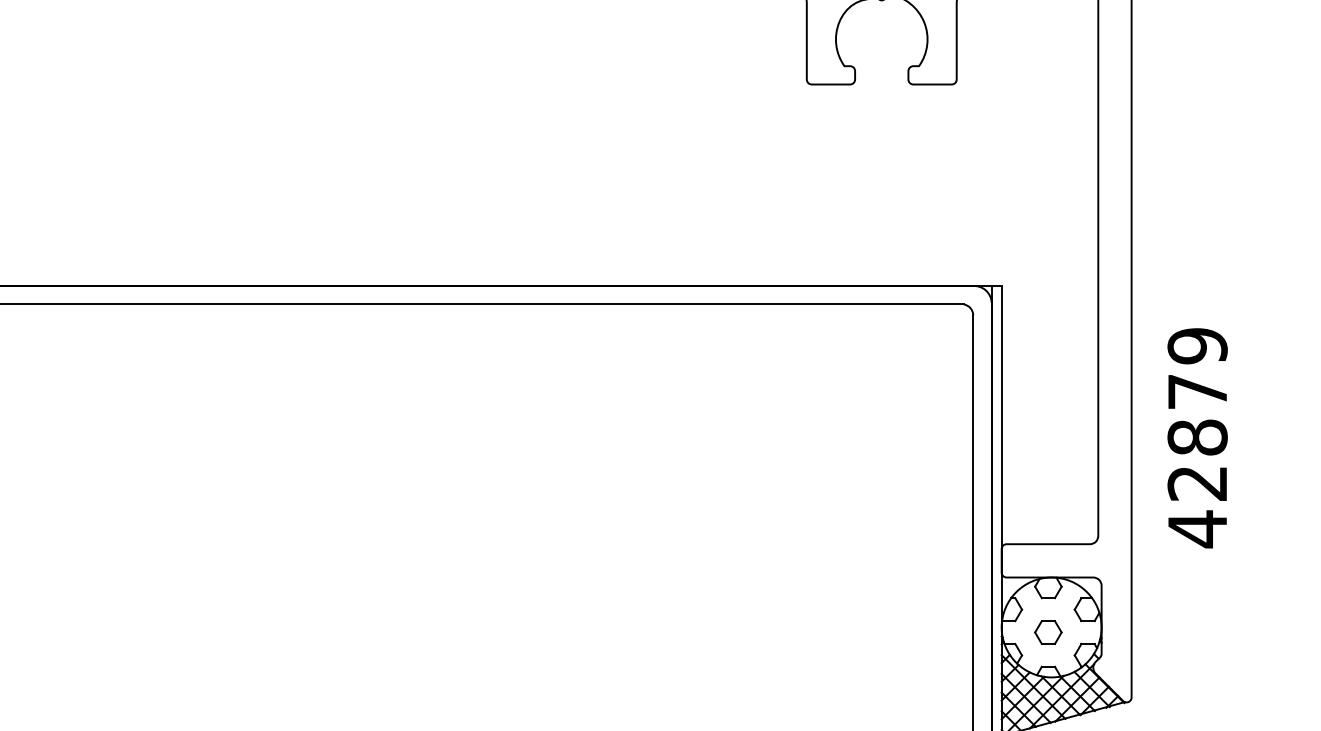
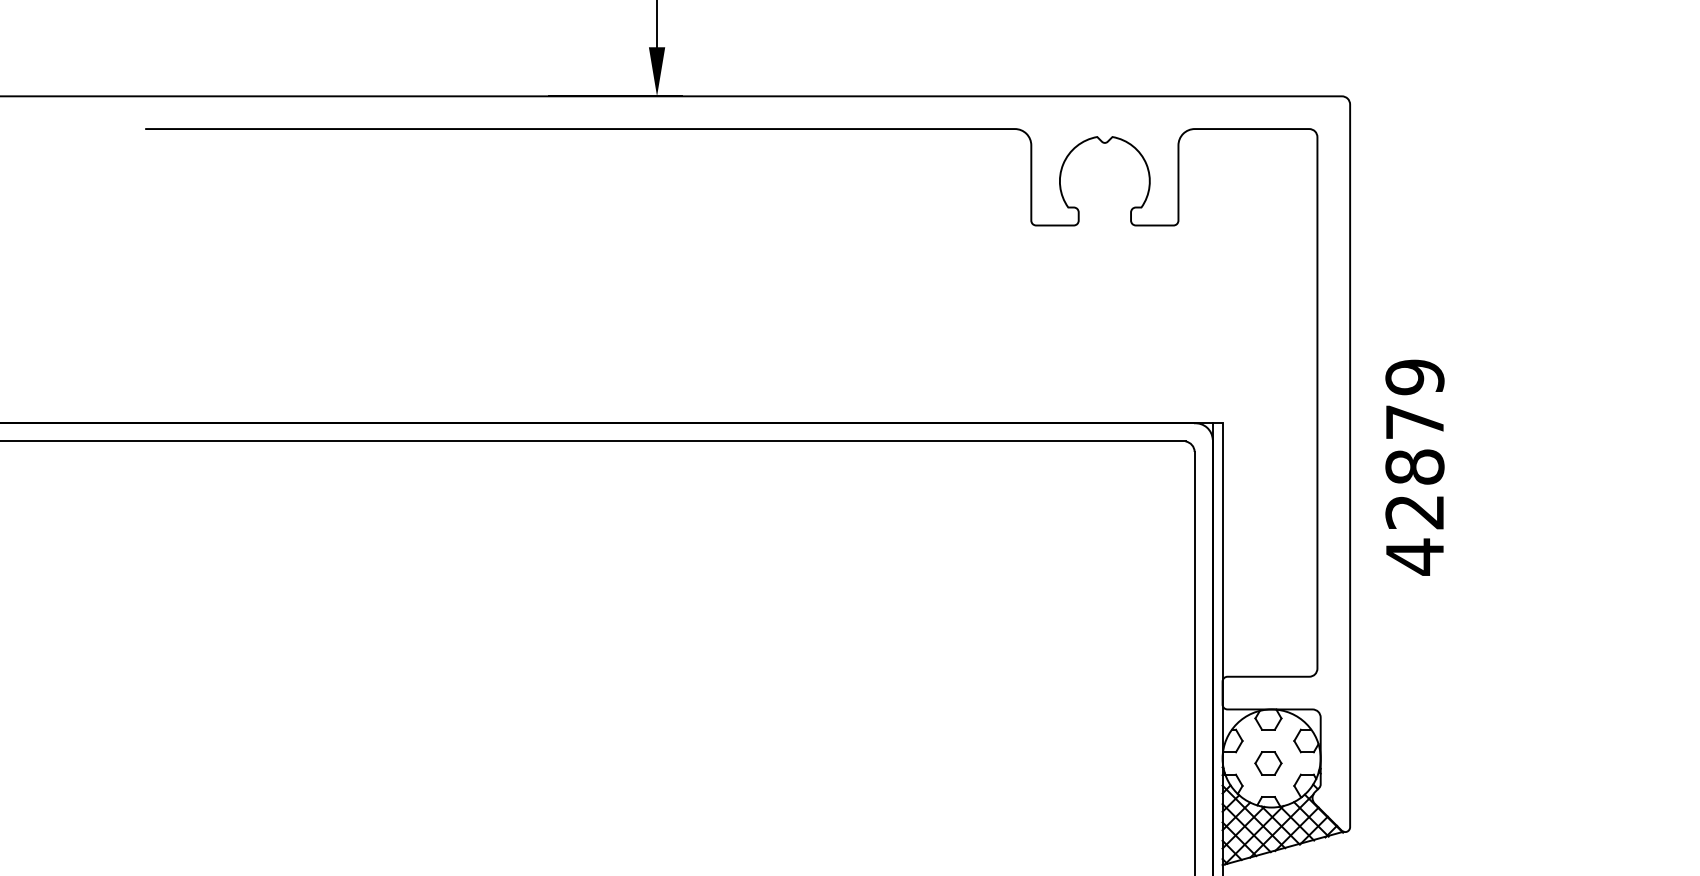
text: (1197, 438) -> (1414, 467), moved

